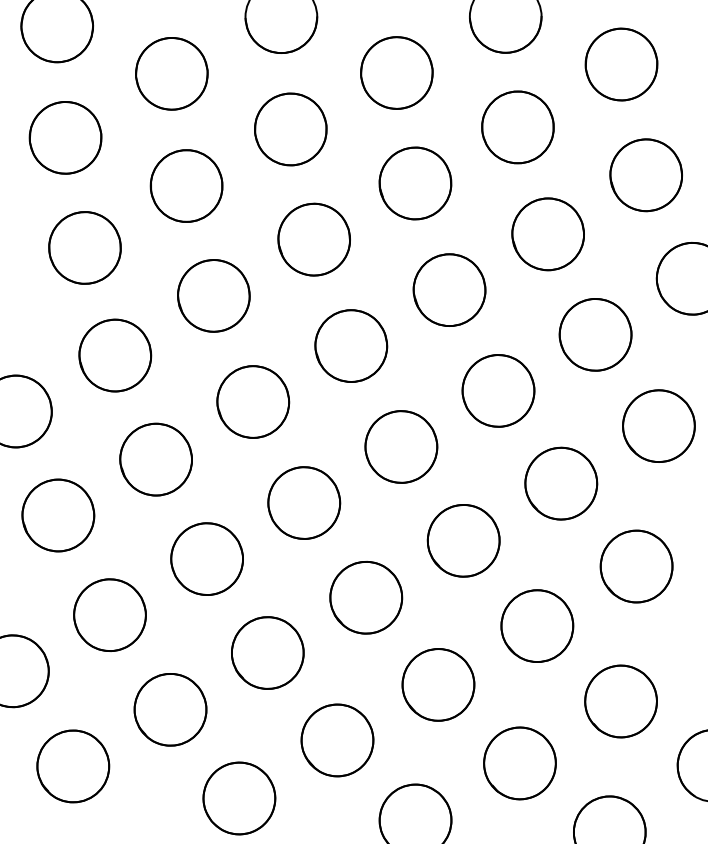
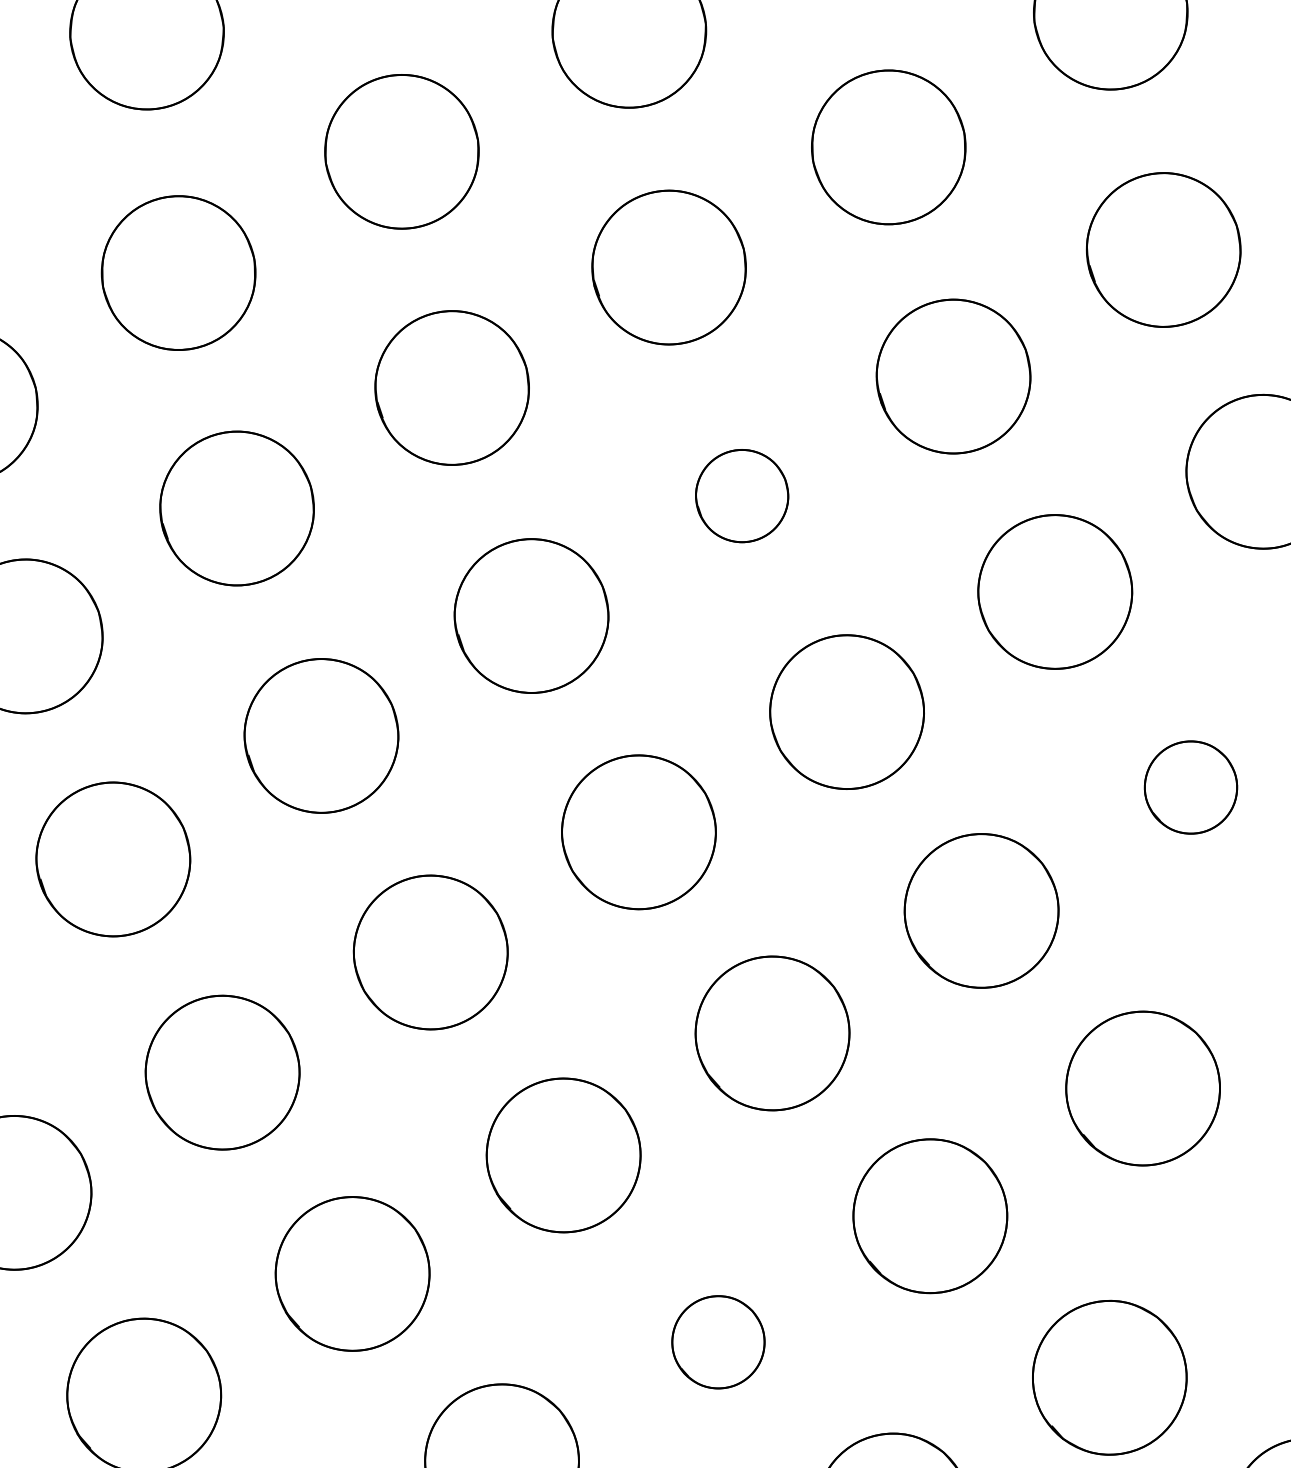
part: (449, 289) -> (742, 494), size x0.6
circle: (658, 425) -> (1190, 786), size x0.6
part: (438, 684) -> (718, 1341), size x0.6

